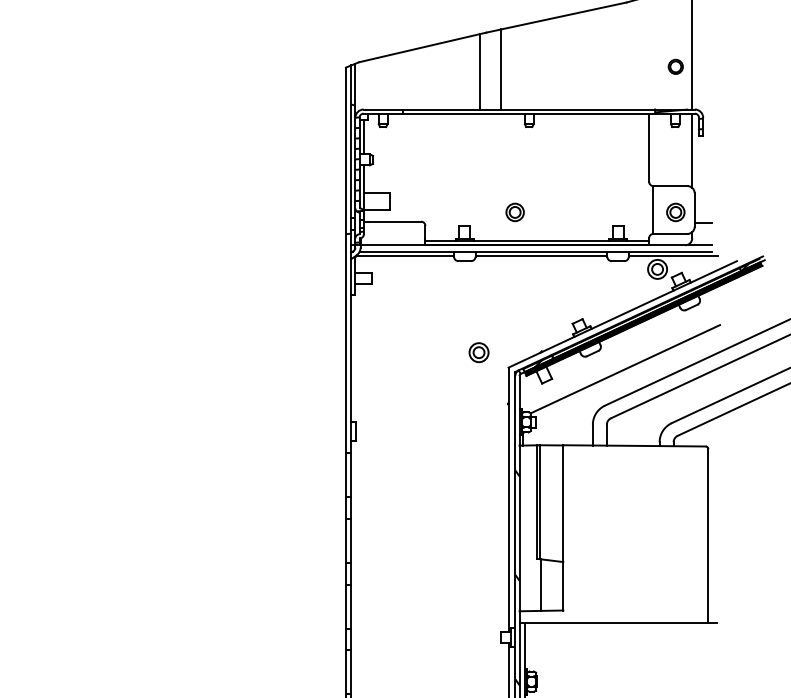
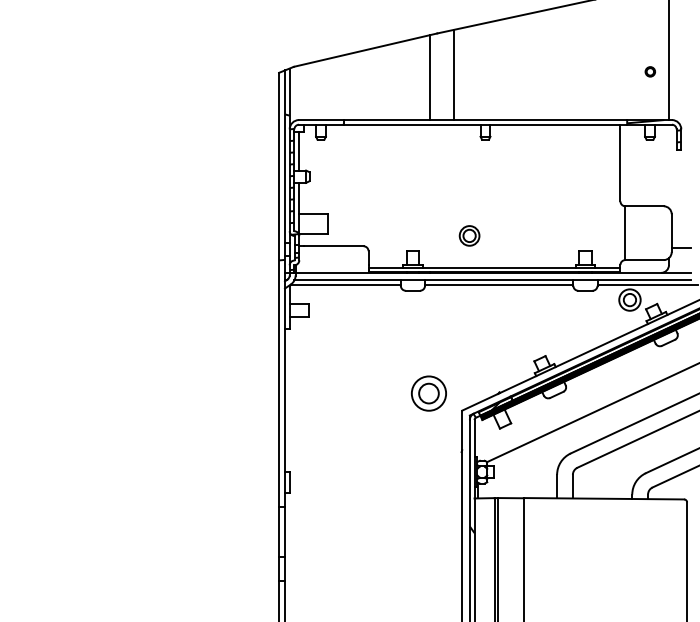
part: (675, 66) -> (650, 71), size x0.6
line: (692, 150) -> (669, 166), removed
part: (675, 212) -> (650, 235), removed
part: (478, 352) -> (428, 393), size x1.6

